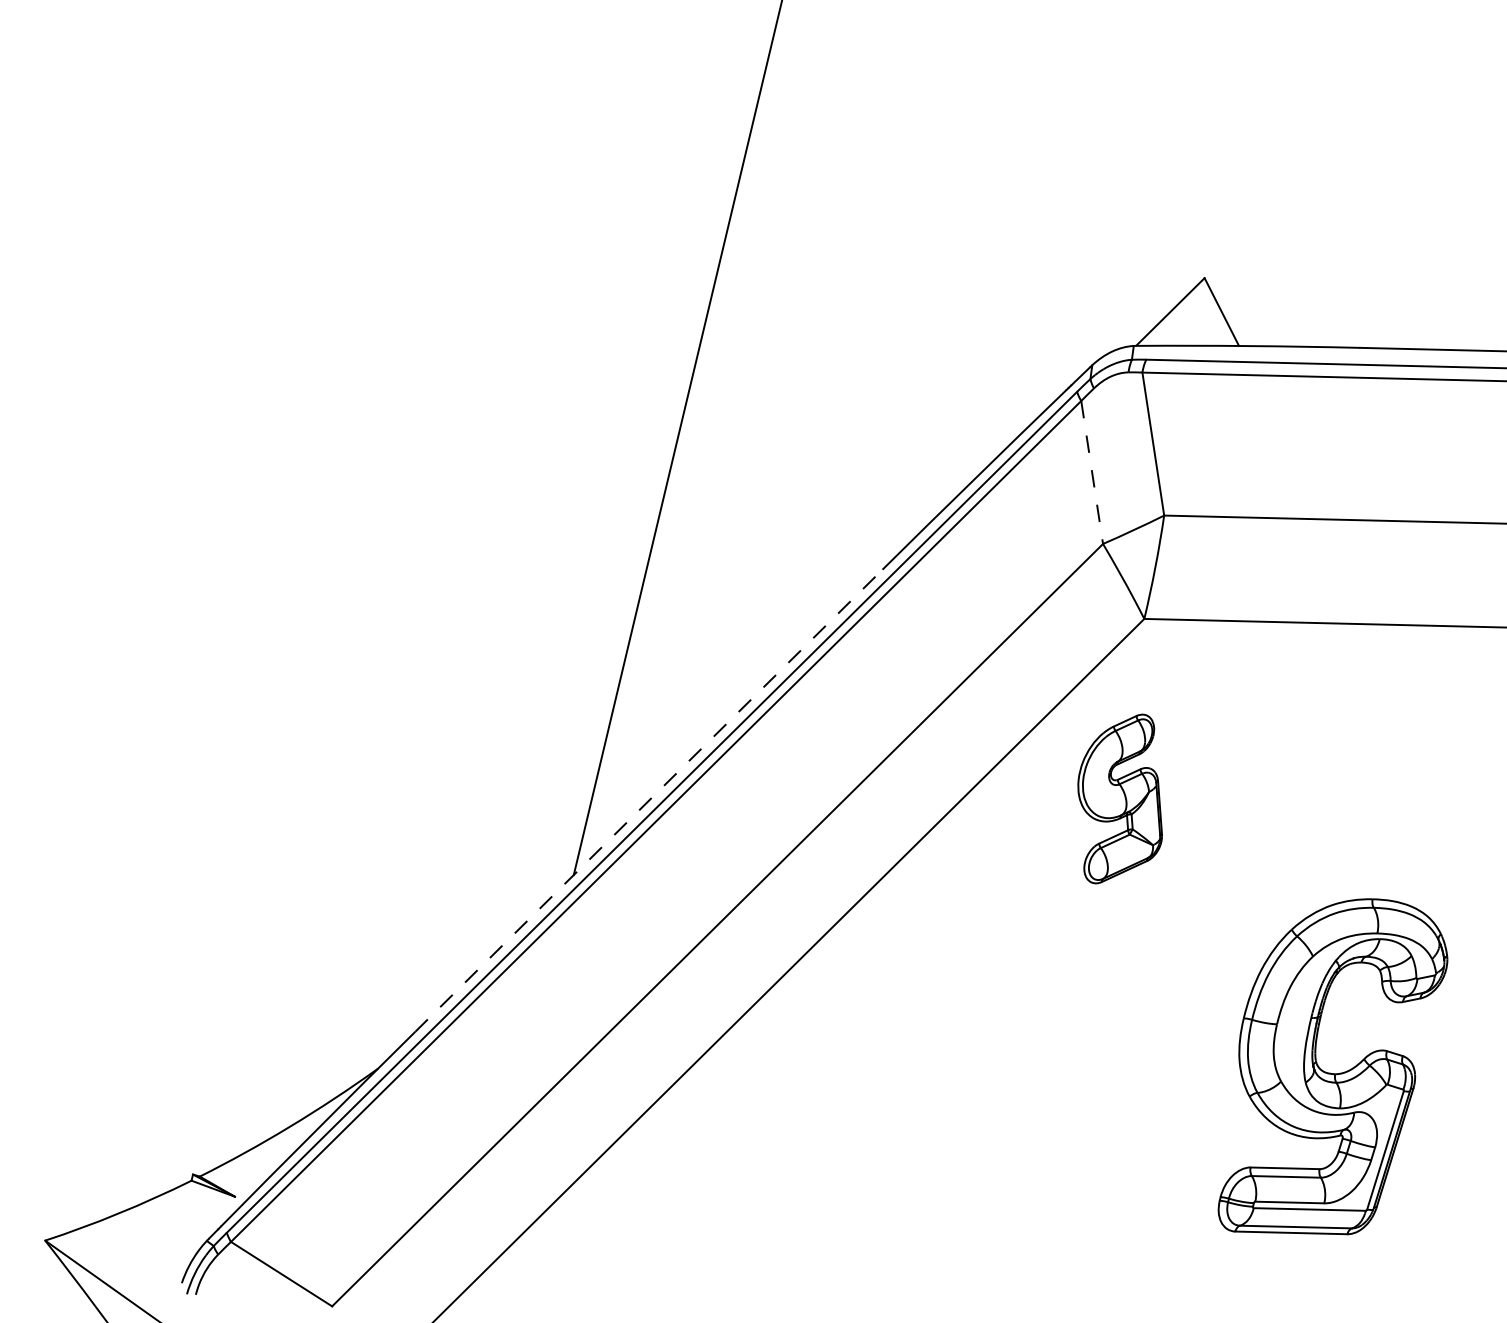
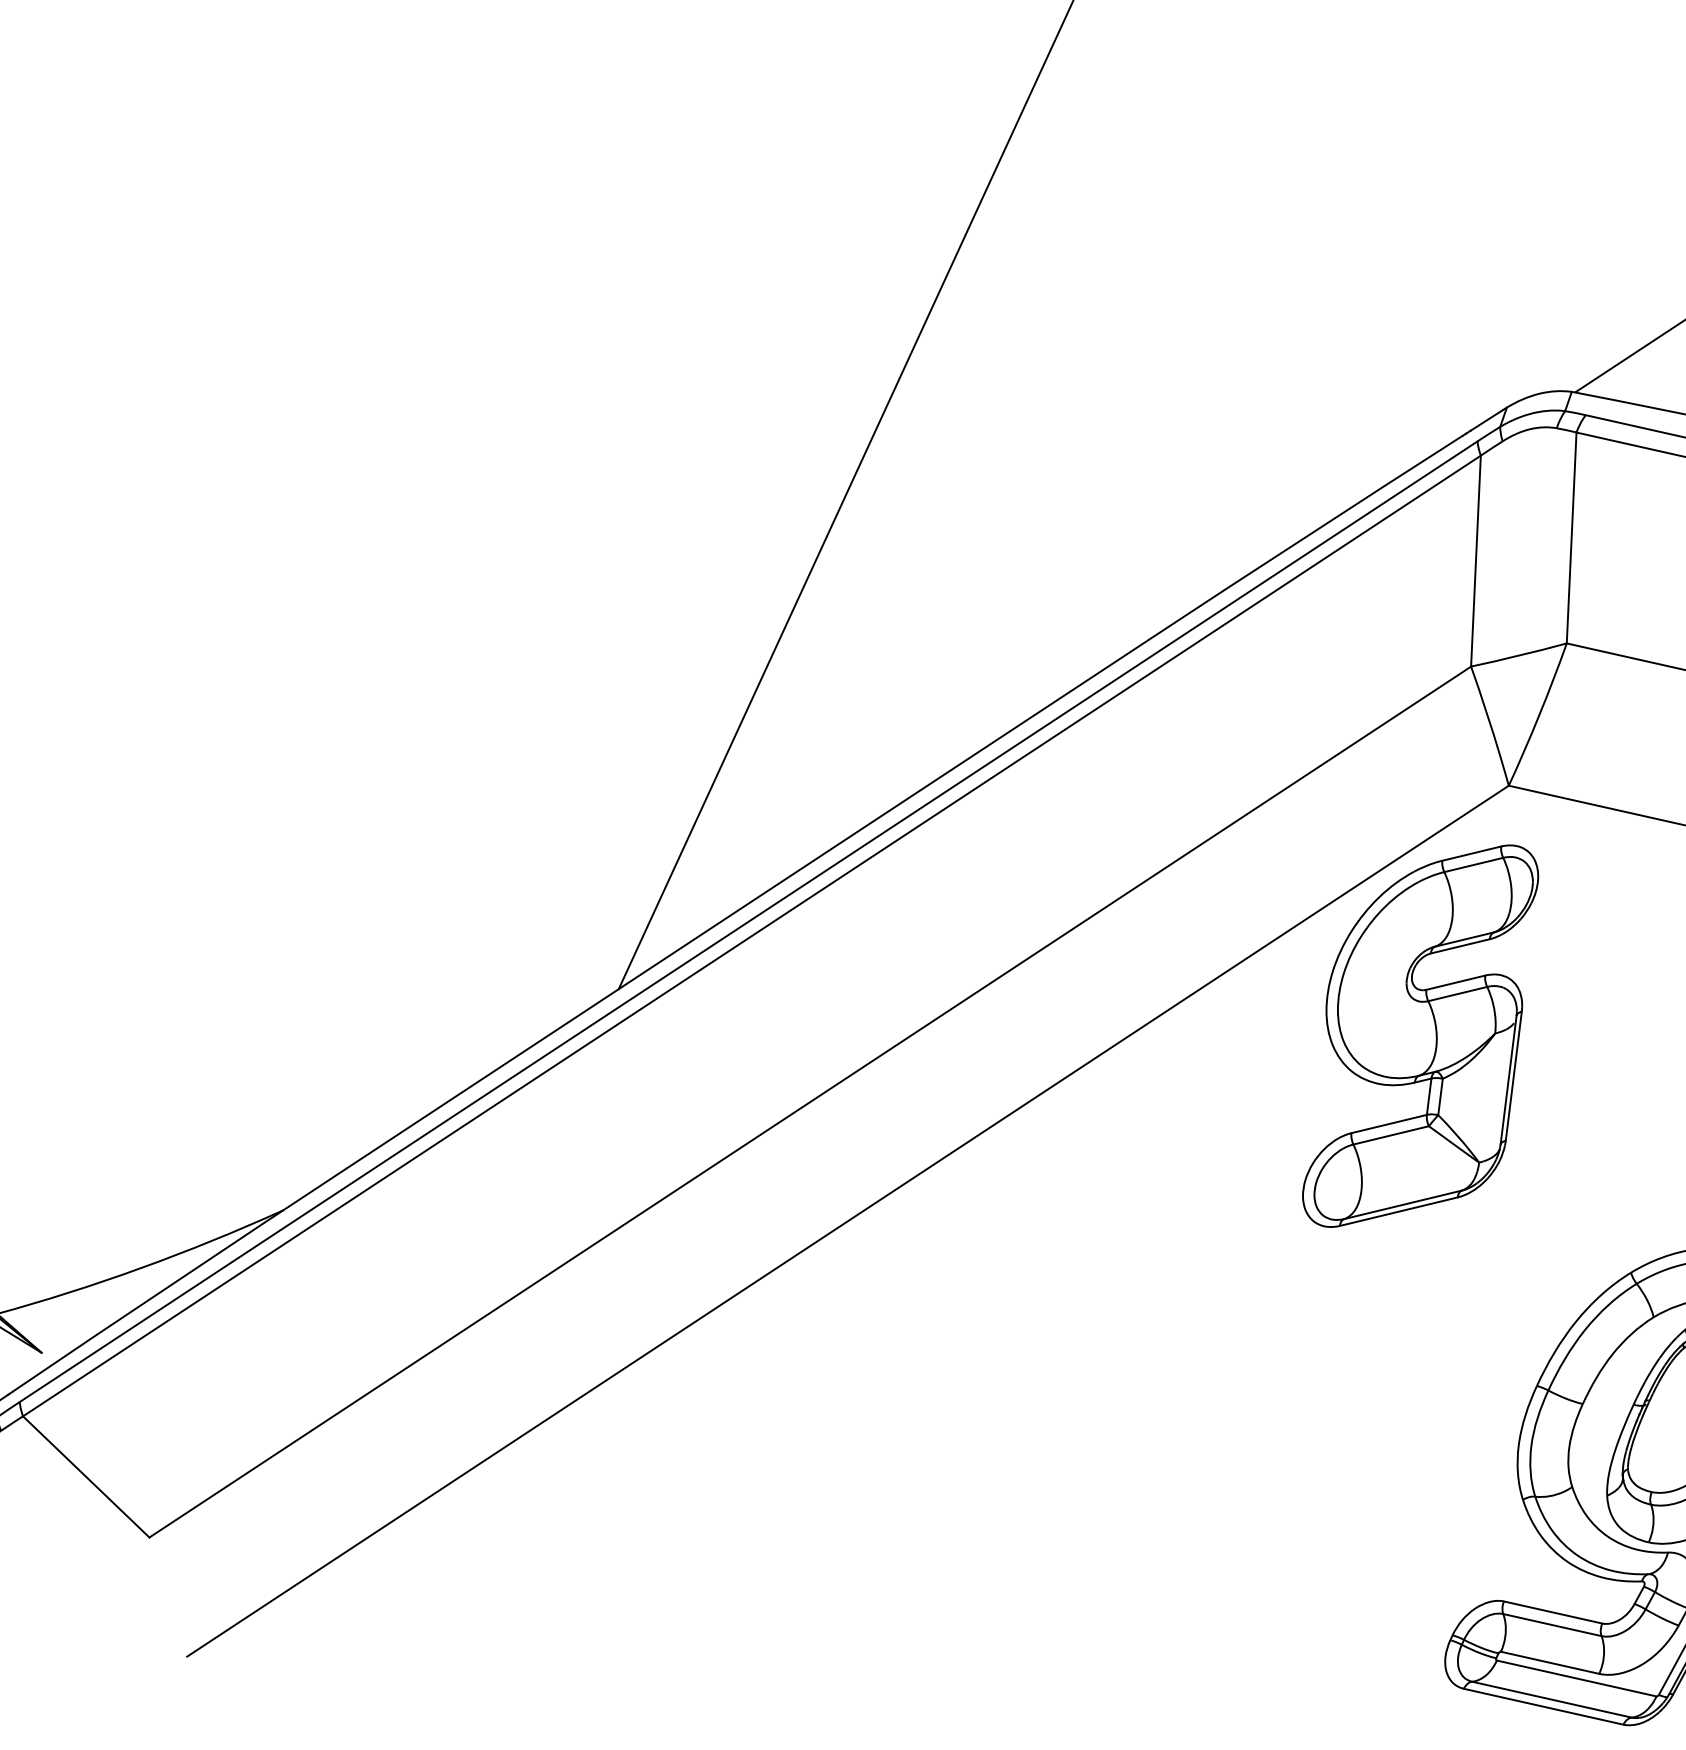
line: (1092, 472) -> (1476, 561), dashed -> solid
part: (1119, 798) -> (1421, 1035), size x1.67
line: (648, 800) -> (747, 903), dashed -> solid

